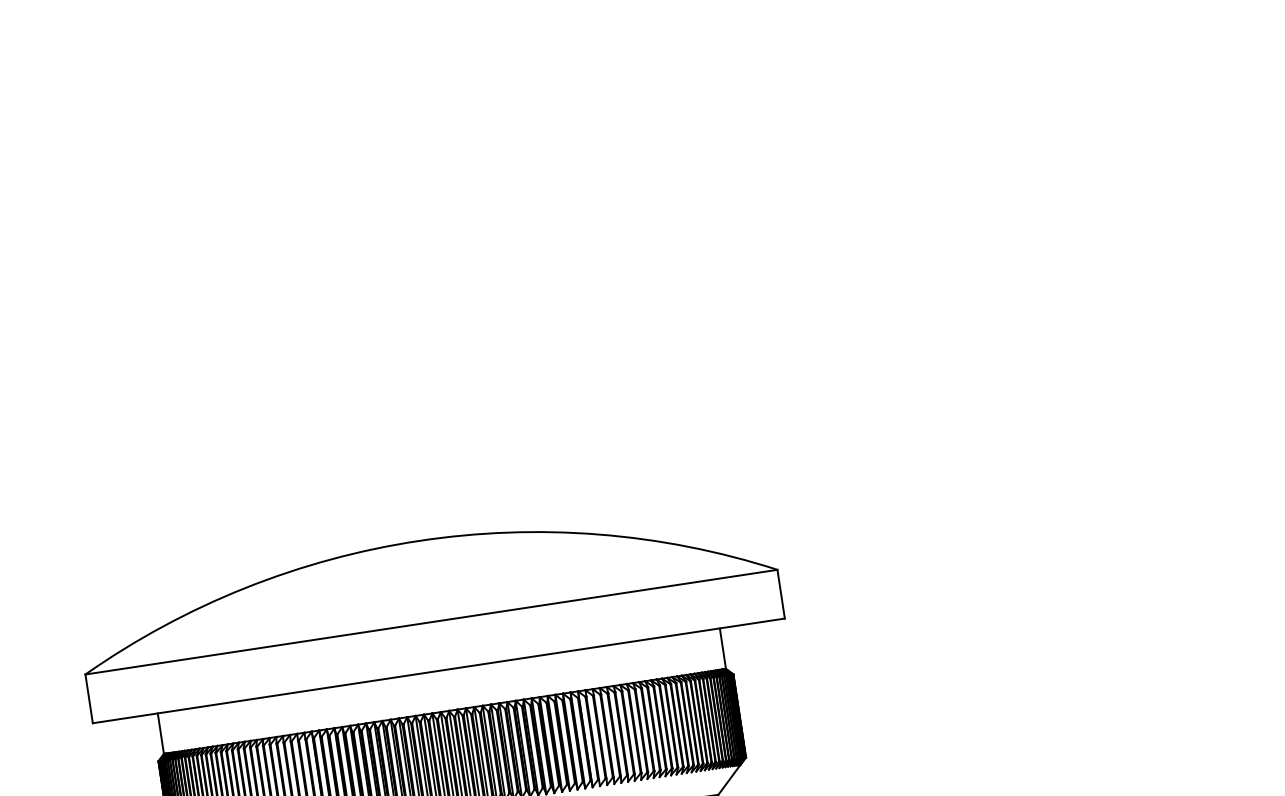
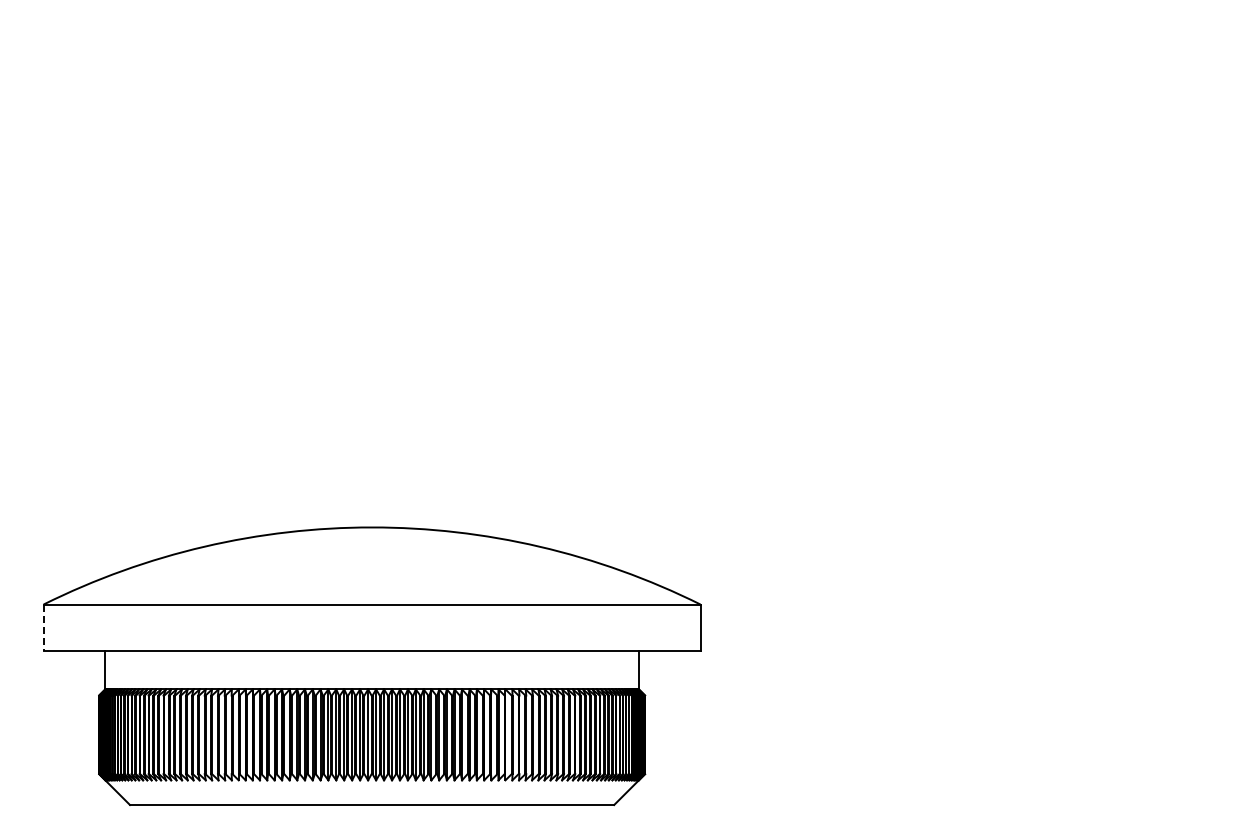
line: (89, 699) -> (43, 628), solid -> dashed

